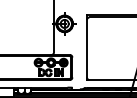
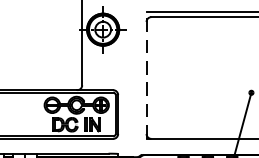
line: (87, 47) -> (147, 75), solid -> dashed

